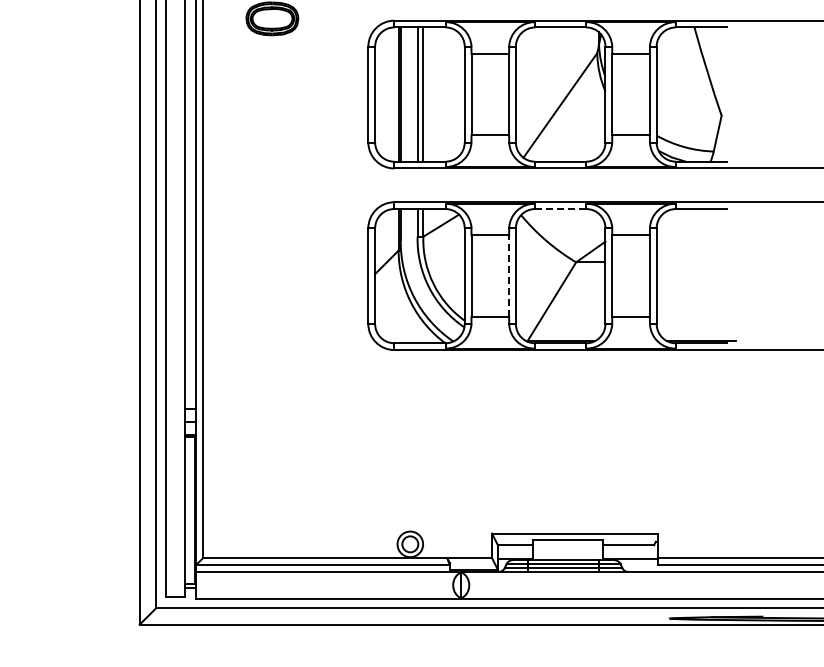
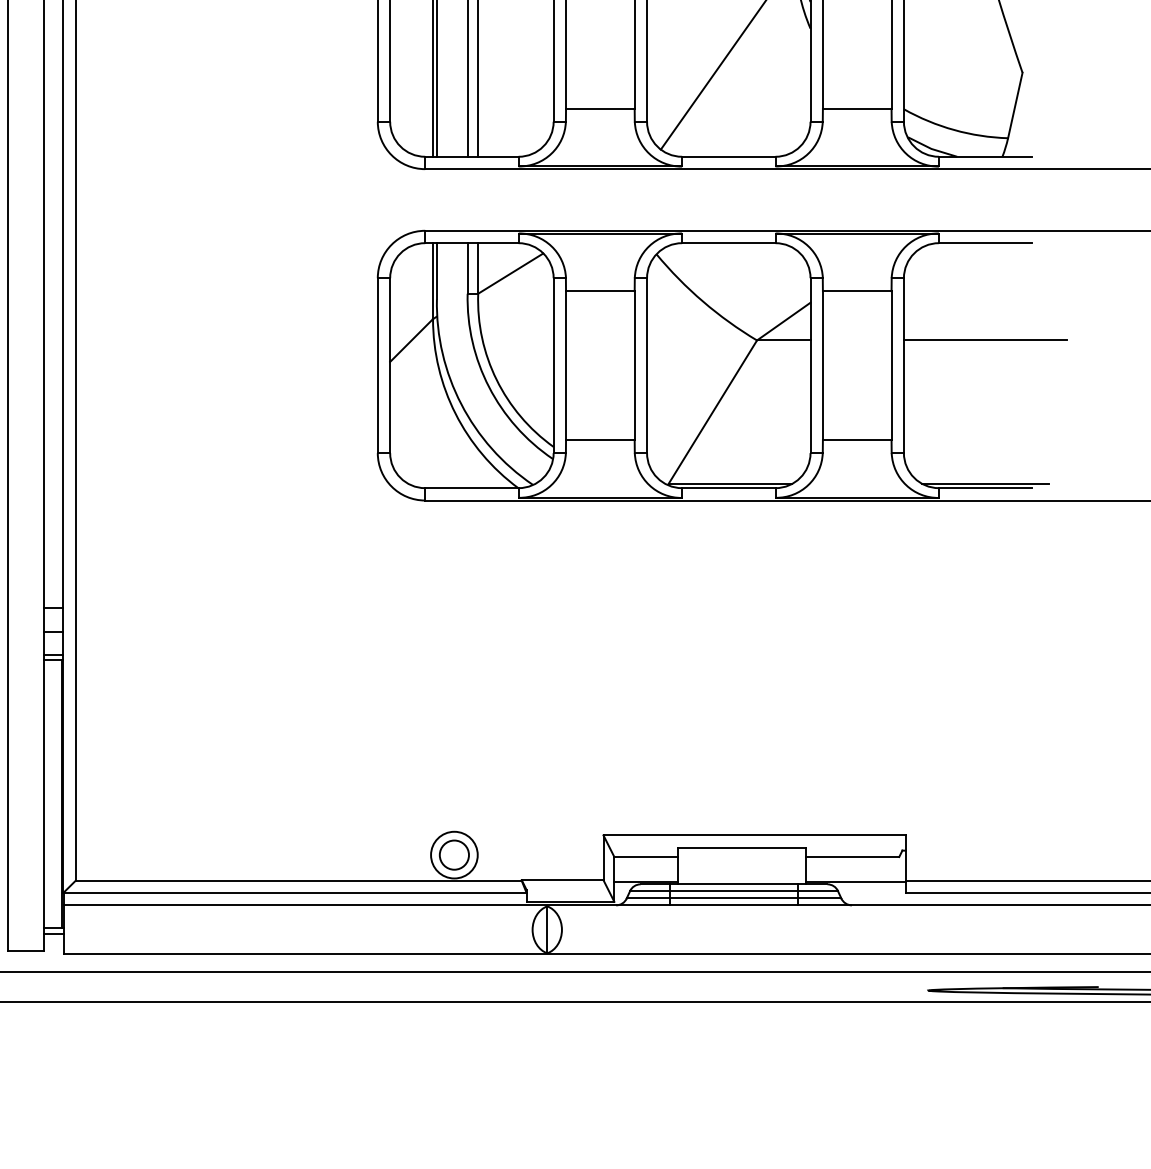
line: (560, 209) -> (728, 244), dashed -> solid
line: (701, 262) -> (985, 340), added
line: (509, 276) -> (635, 366), dashed -> solid

